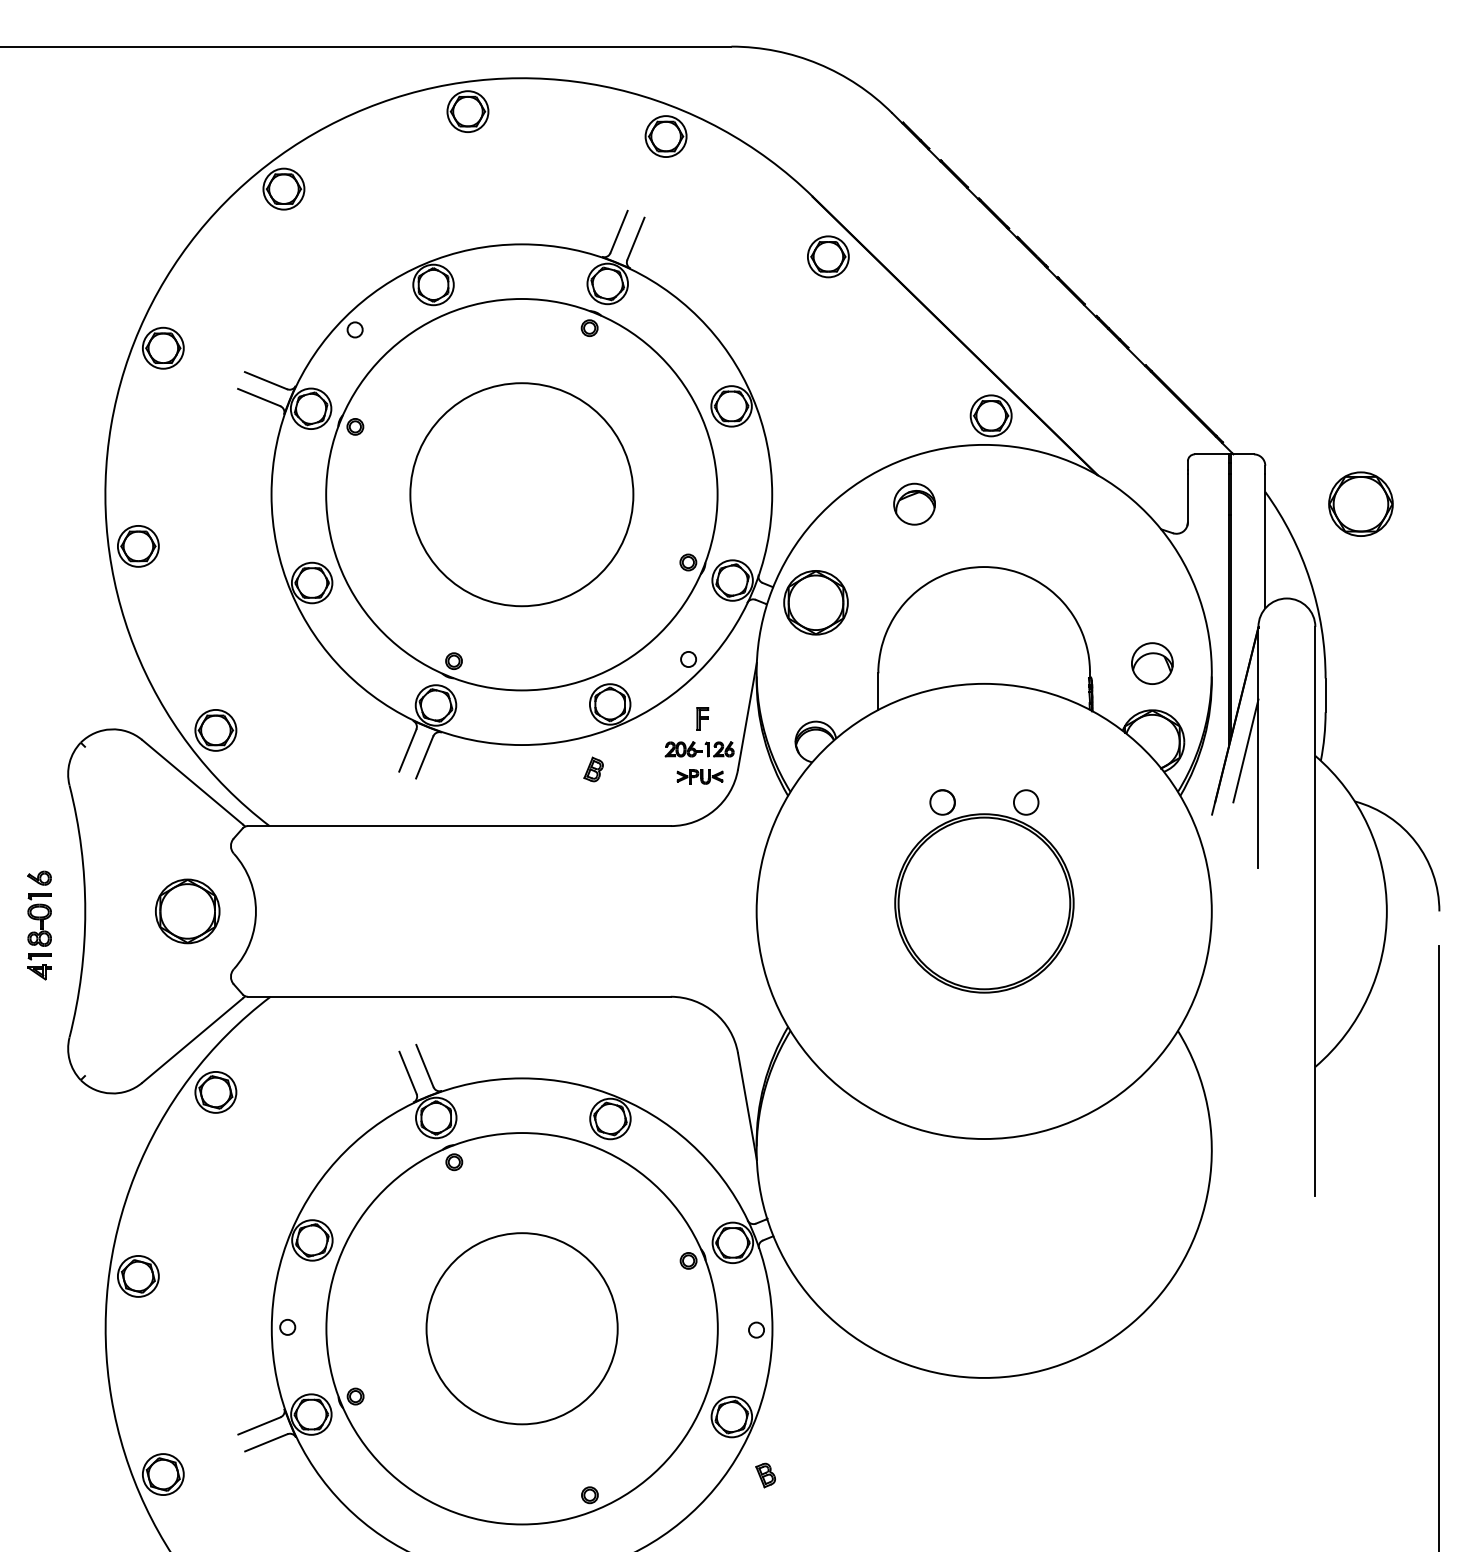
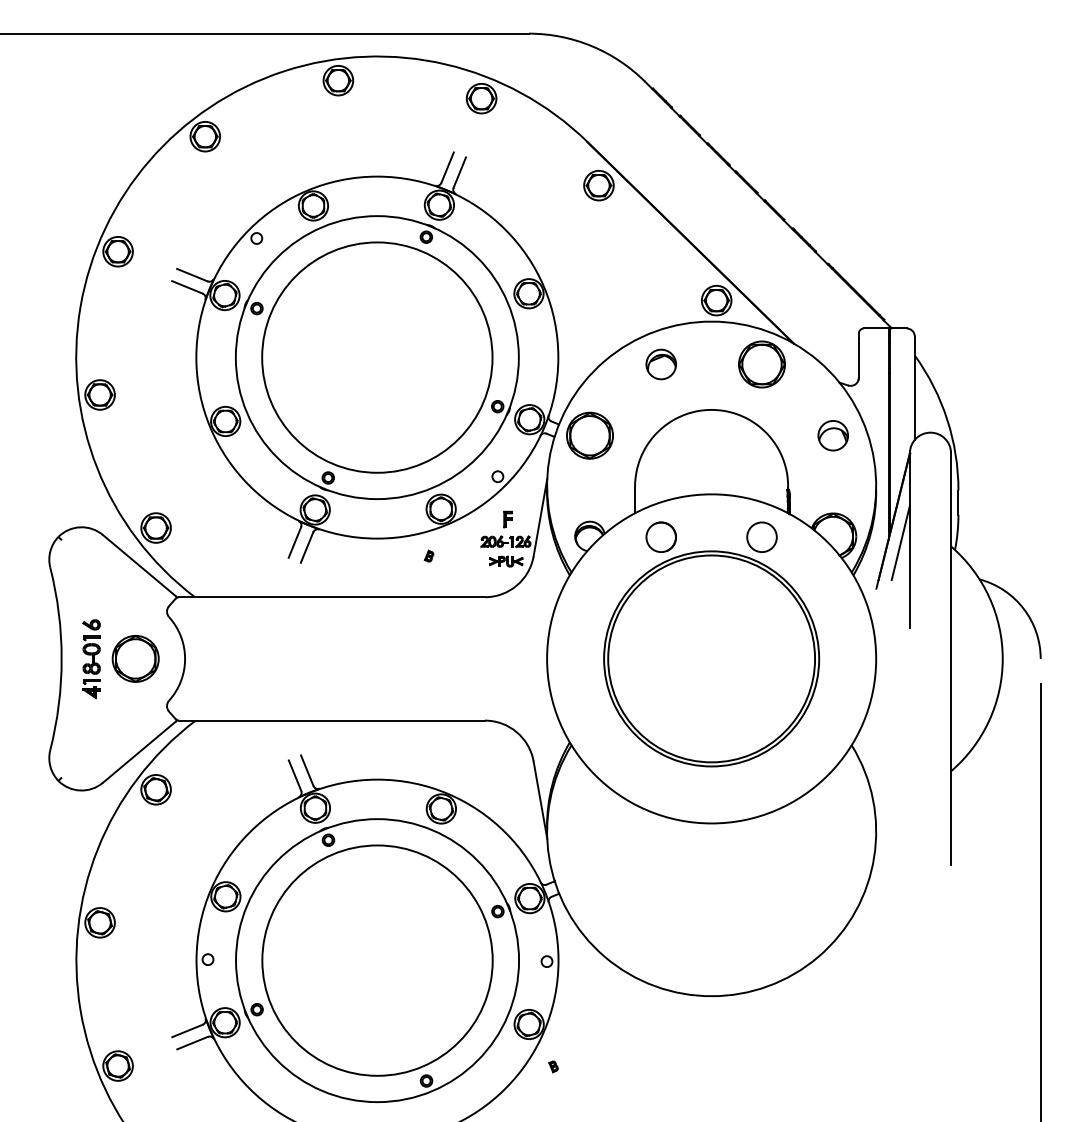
circle: (522, 494) -> (377, 357), size x1.43
part: (1360, 504) -> (761, 364), moved
part: (1151, 663) -> (832, 435), moved
part: (592, 768) -> (428, 555), size x0.62
part: (984, 891) -> (711, 644), size x1.67
part: (39, 926) -> (91, 659), moved
circle: (522, 1328) -> (377, 960), size x1.67
part: (765, 1475) -> (553, 1066), size x0.62

